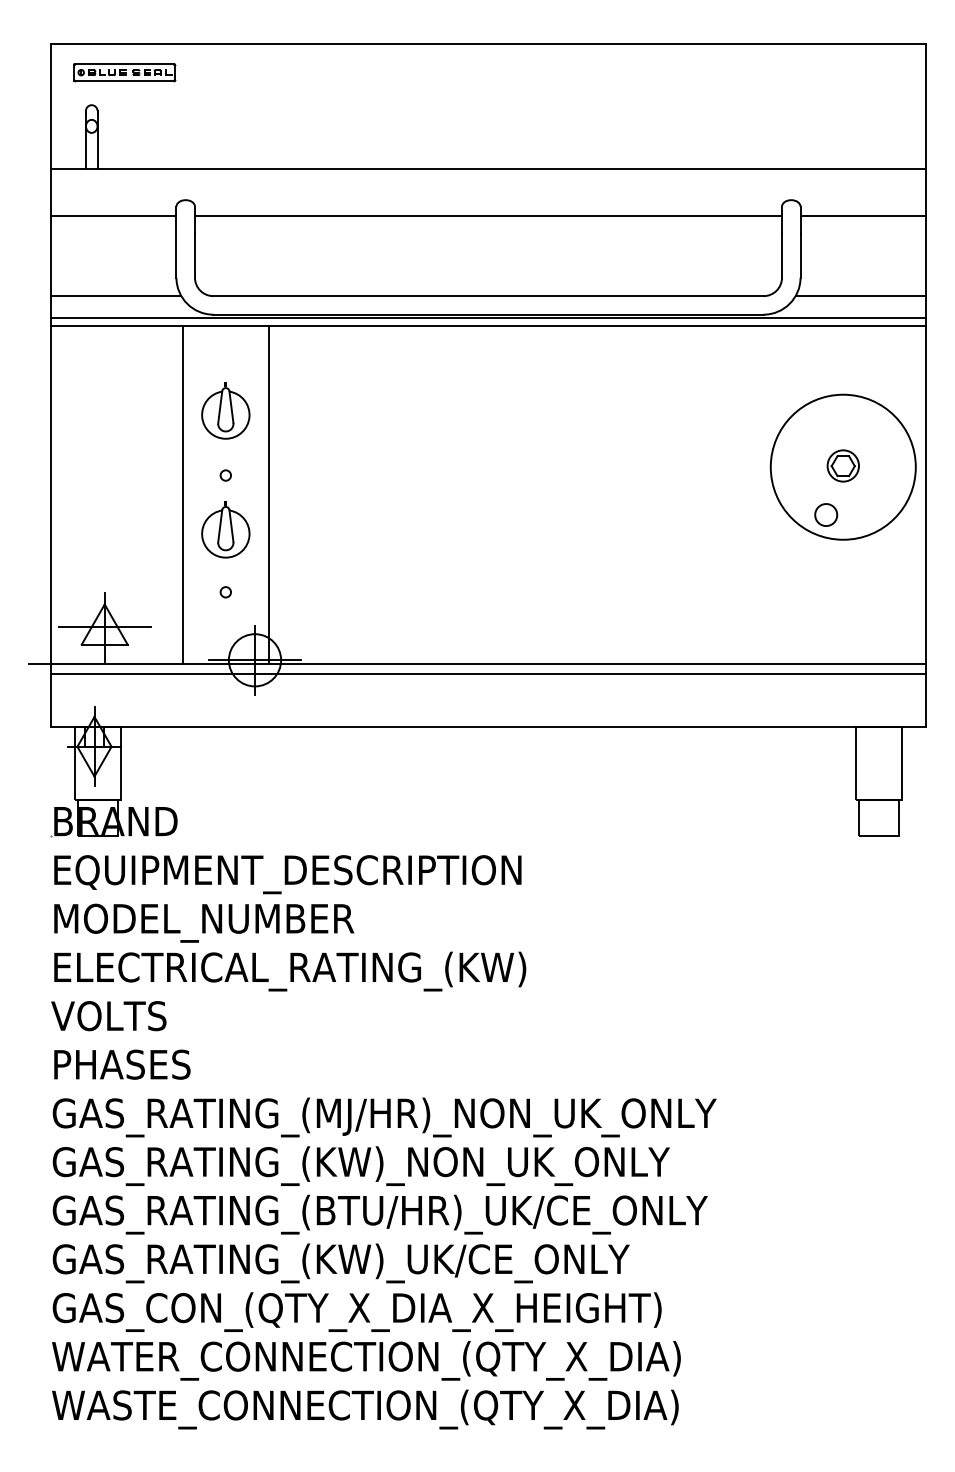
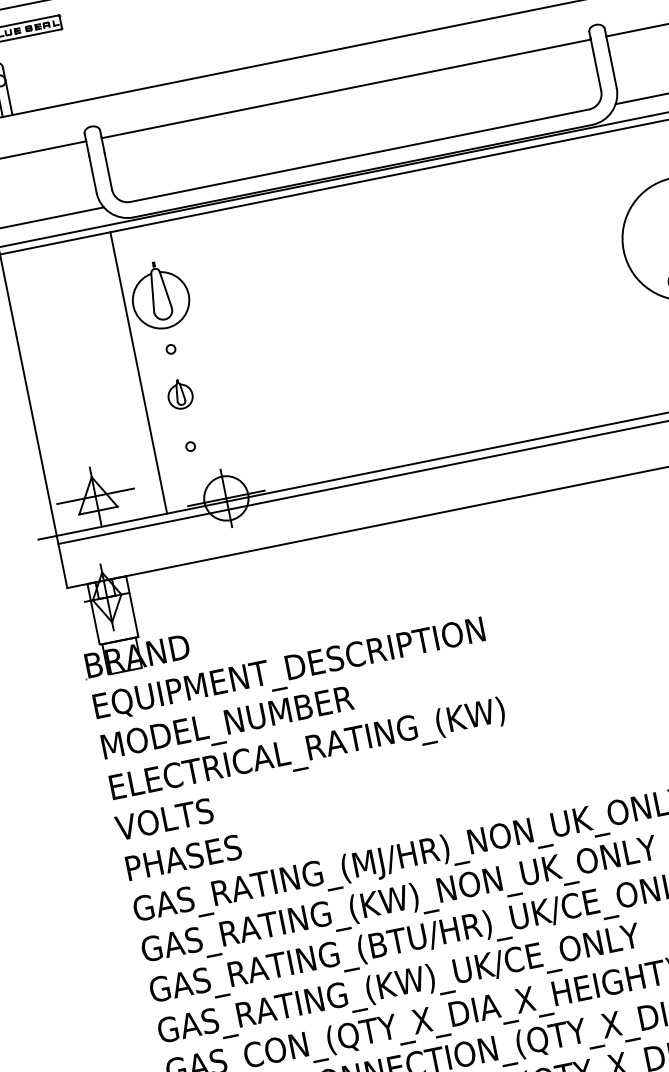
part: (225, 410) -> (159, 295), size x1.4
line: (268, 495) -> (209, 358), removed
part: (225, 529) -> (179, 394), size x0.6

